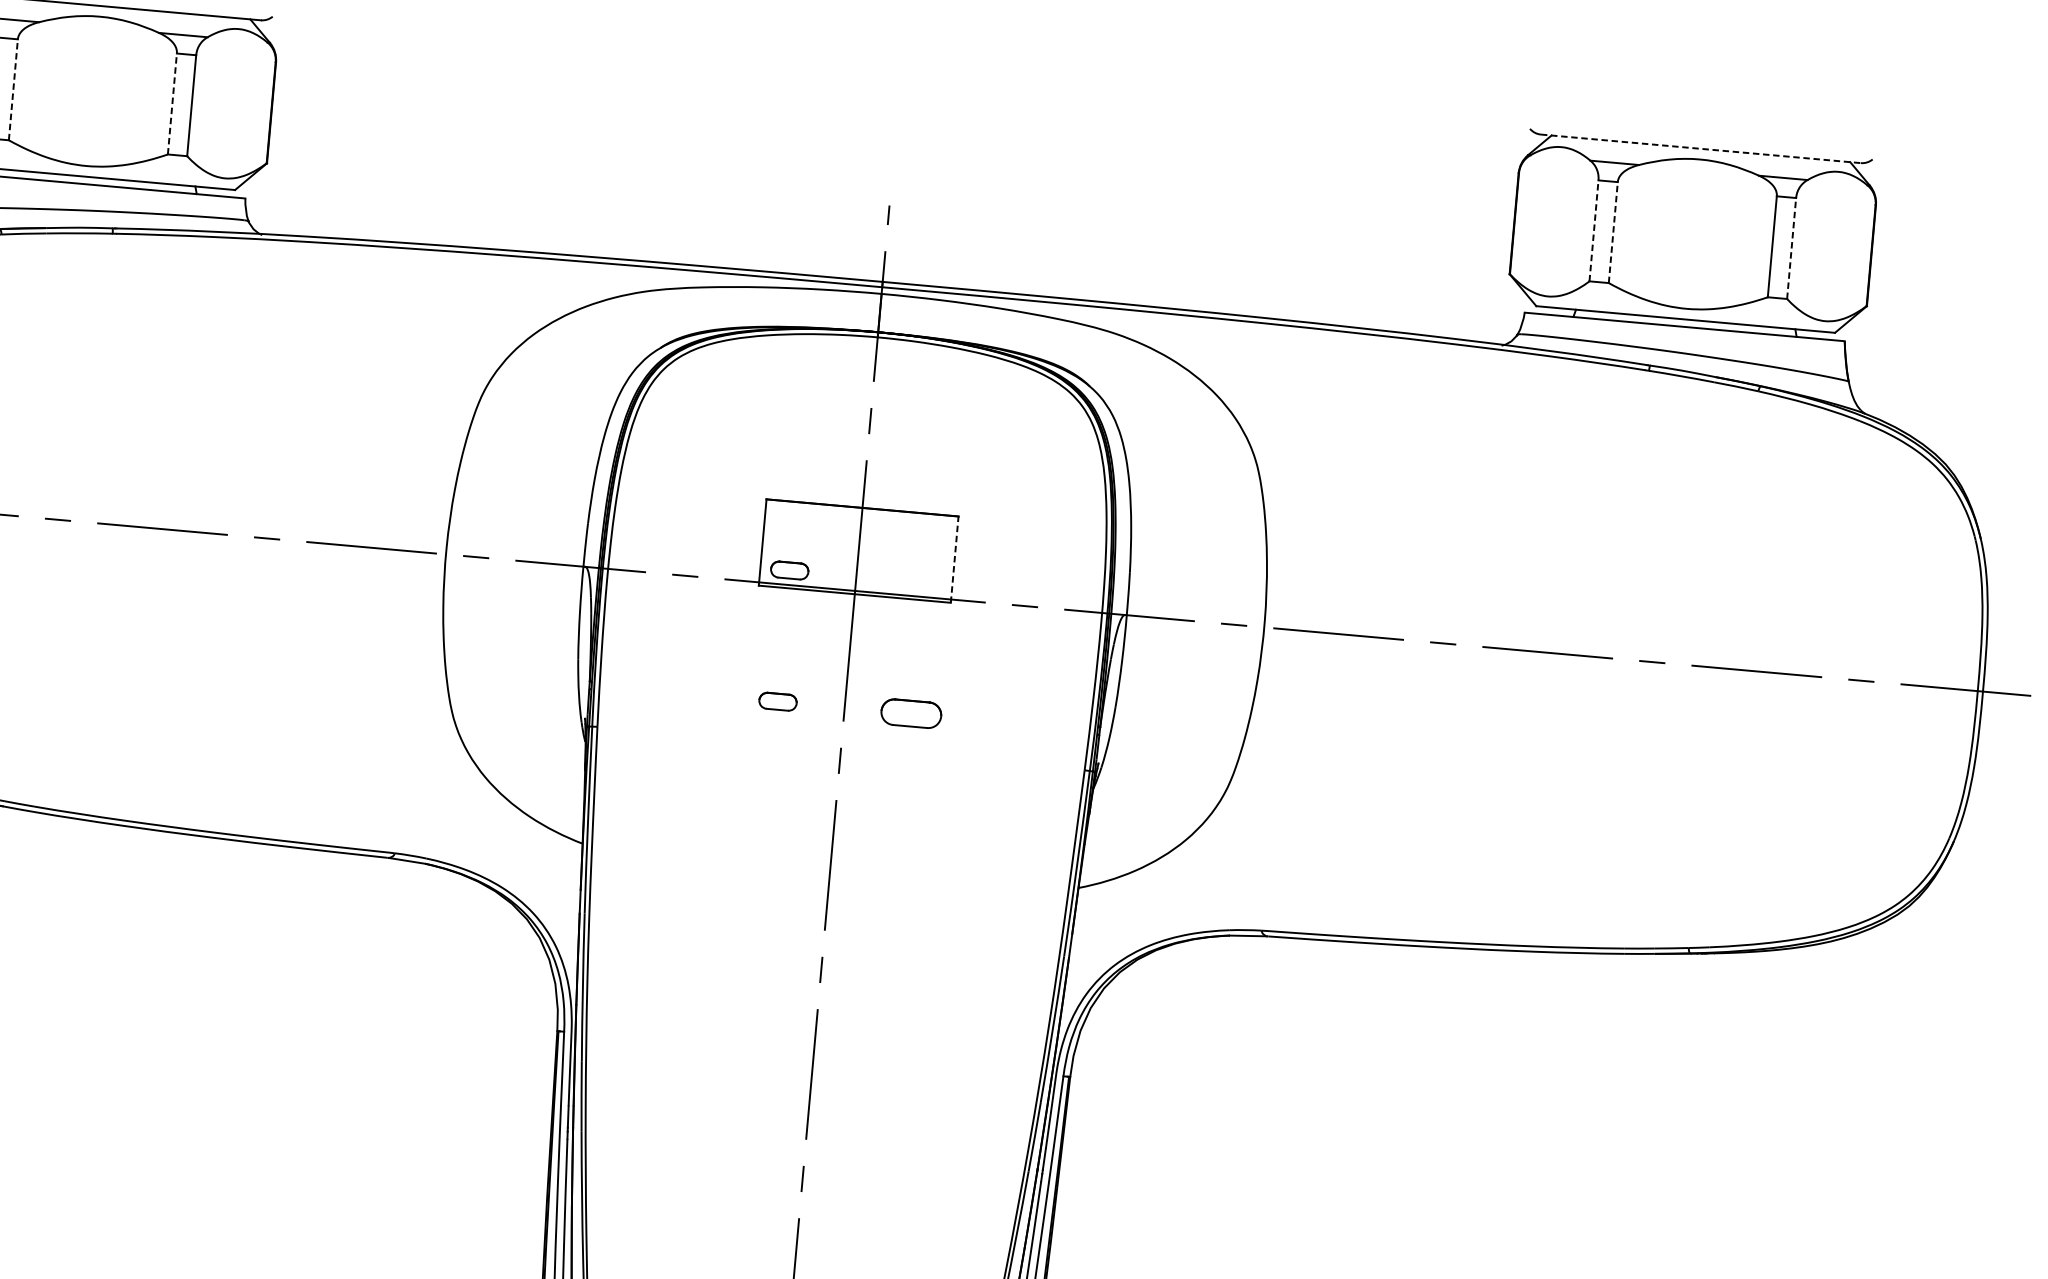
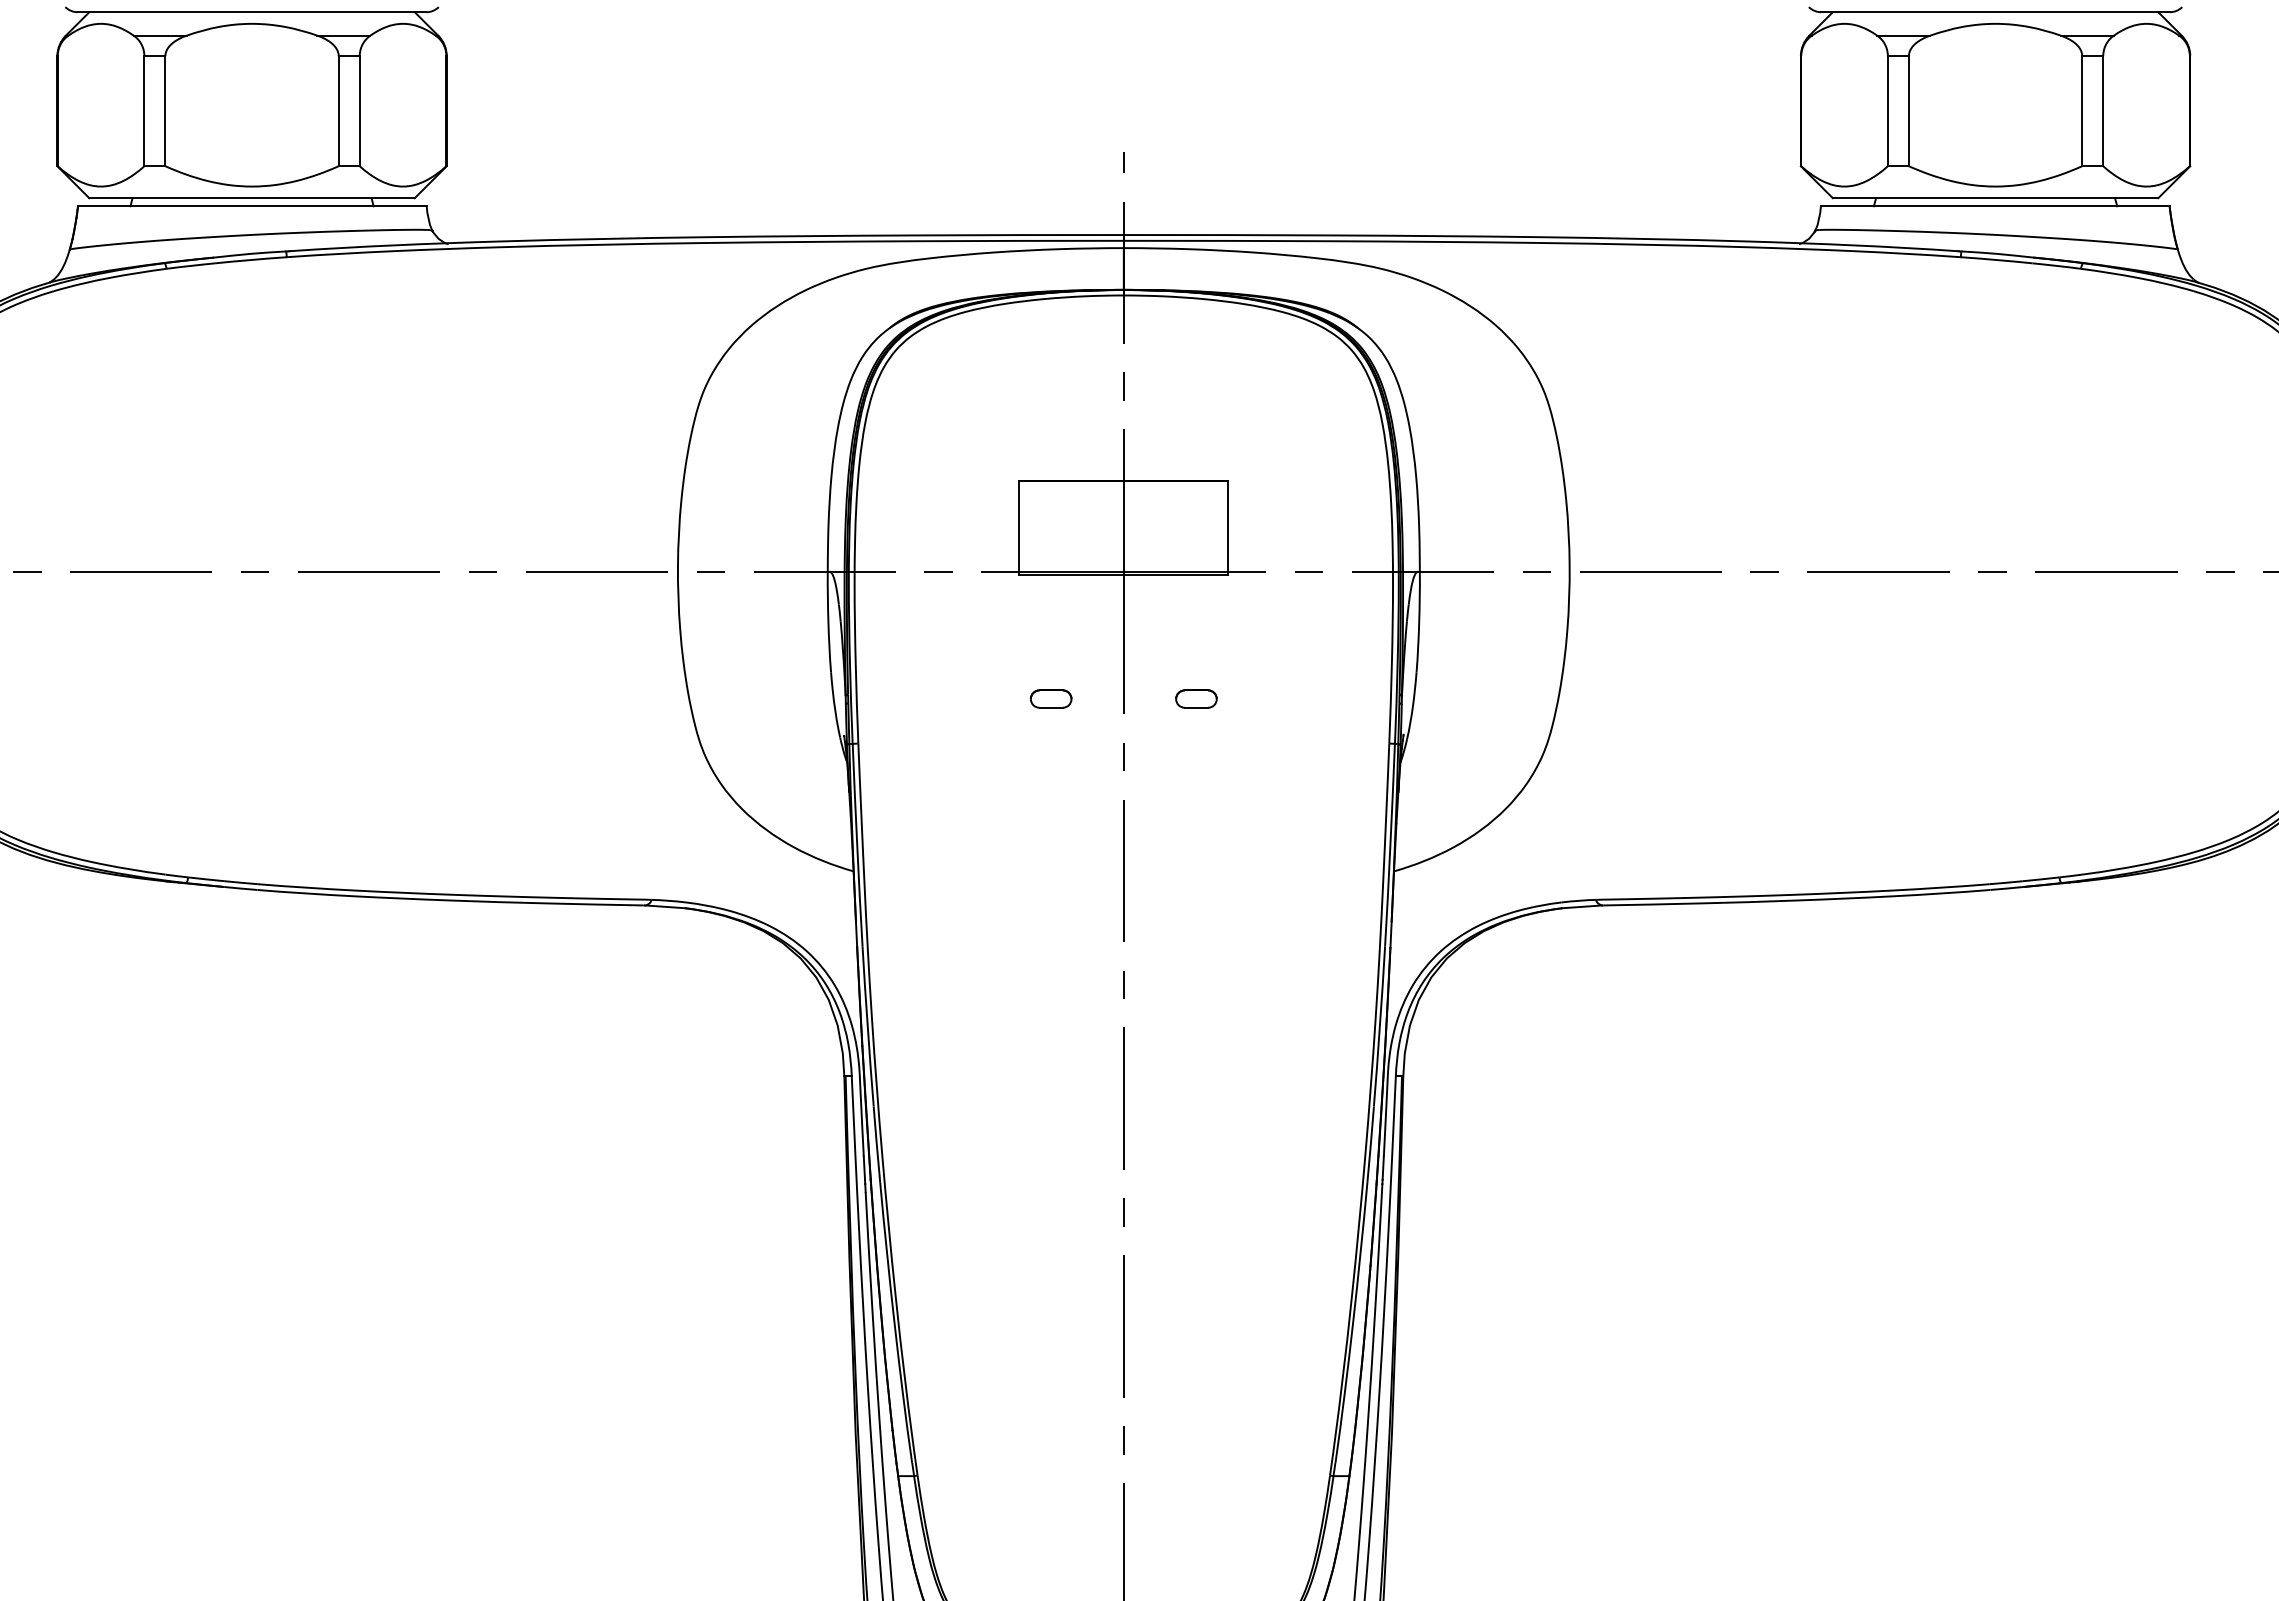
line: (13, 89) -> (165, 110), dashed -> solid
line: (172, 103) -> (338, 110), dashed -> solid
line: (1701, 149) -> (1996, 12), dashed -> solid
line: (1593, 230) -> (1887, 110), dashed -> solid
line: (1612, 231) -> (1908, 110), dashed -> solid
line: (1791, 247) -> (2103, 110), dashed -> solid
line: (954, 558) -> (1228, 527), dashed -> solid
part: (789, 569) -> (1050, 555), removed
part: (911, 713) -> (1196, 698), size x0.62

